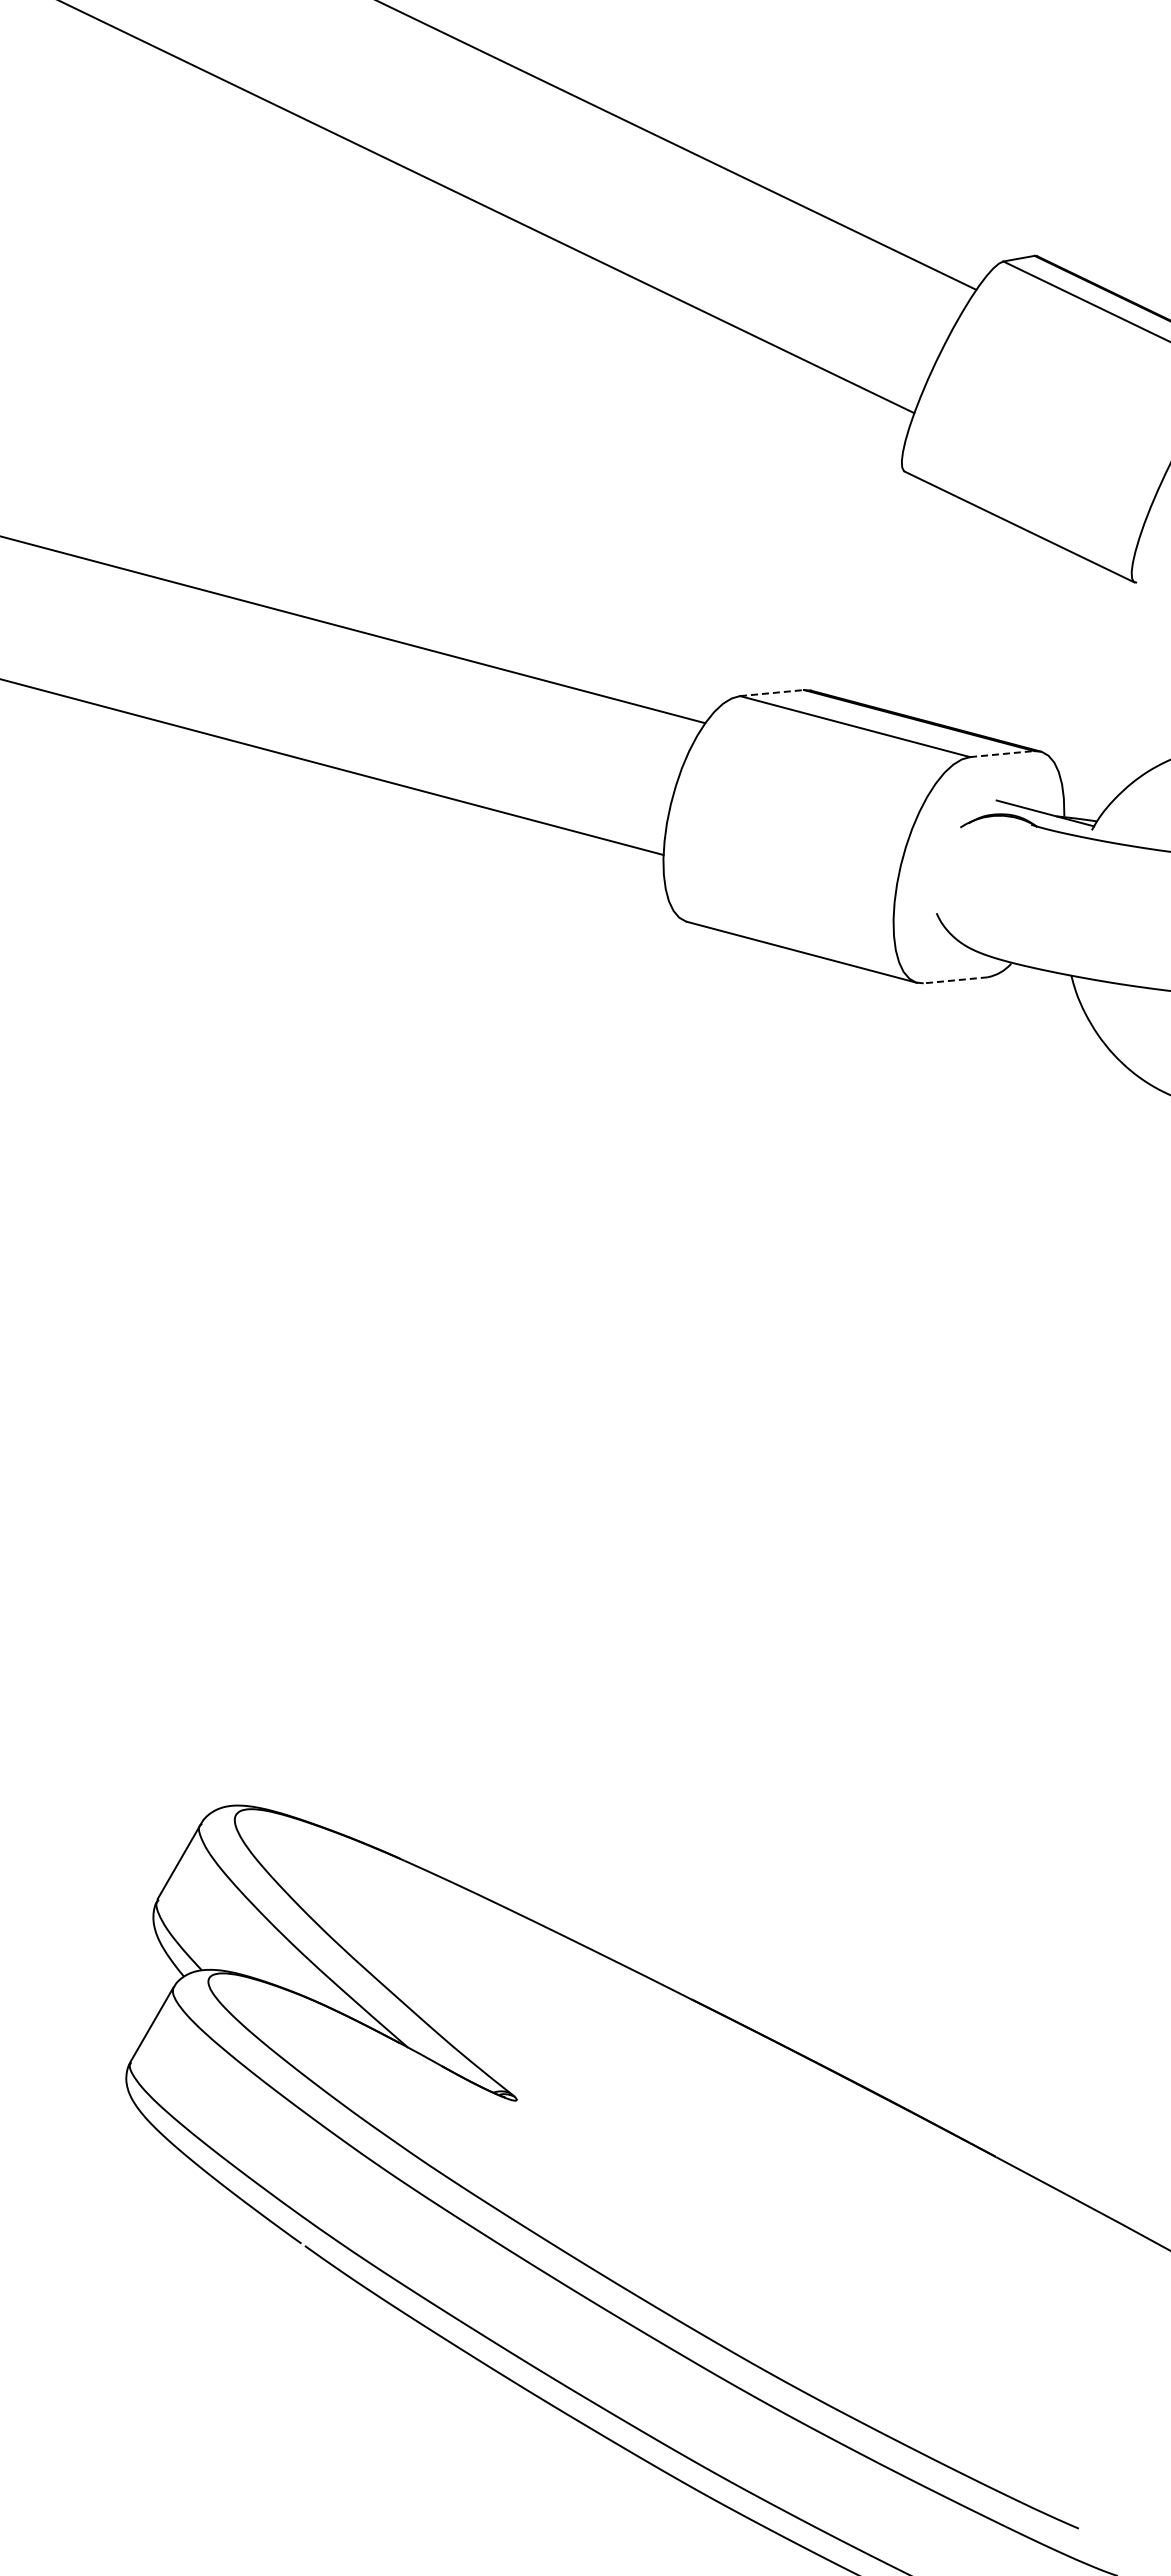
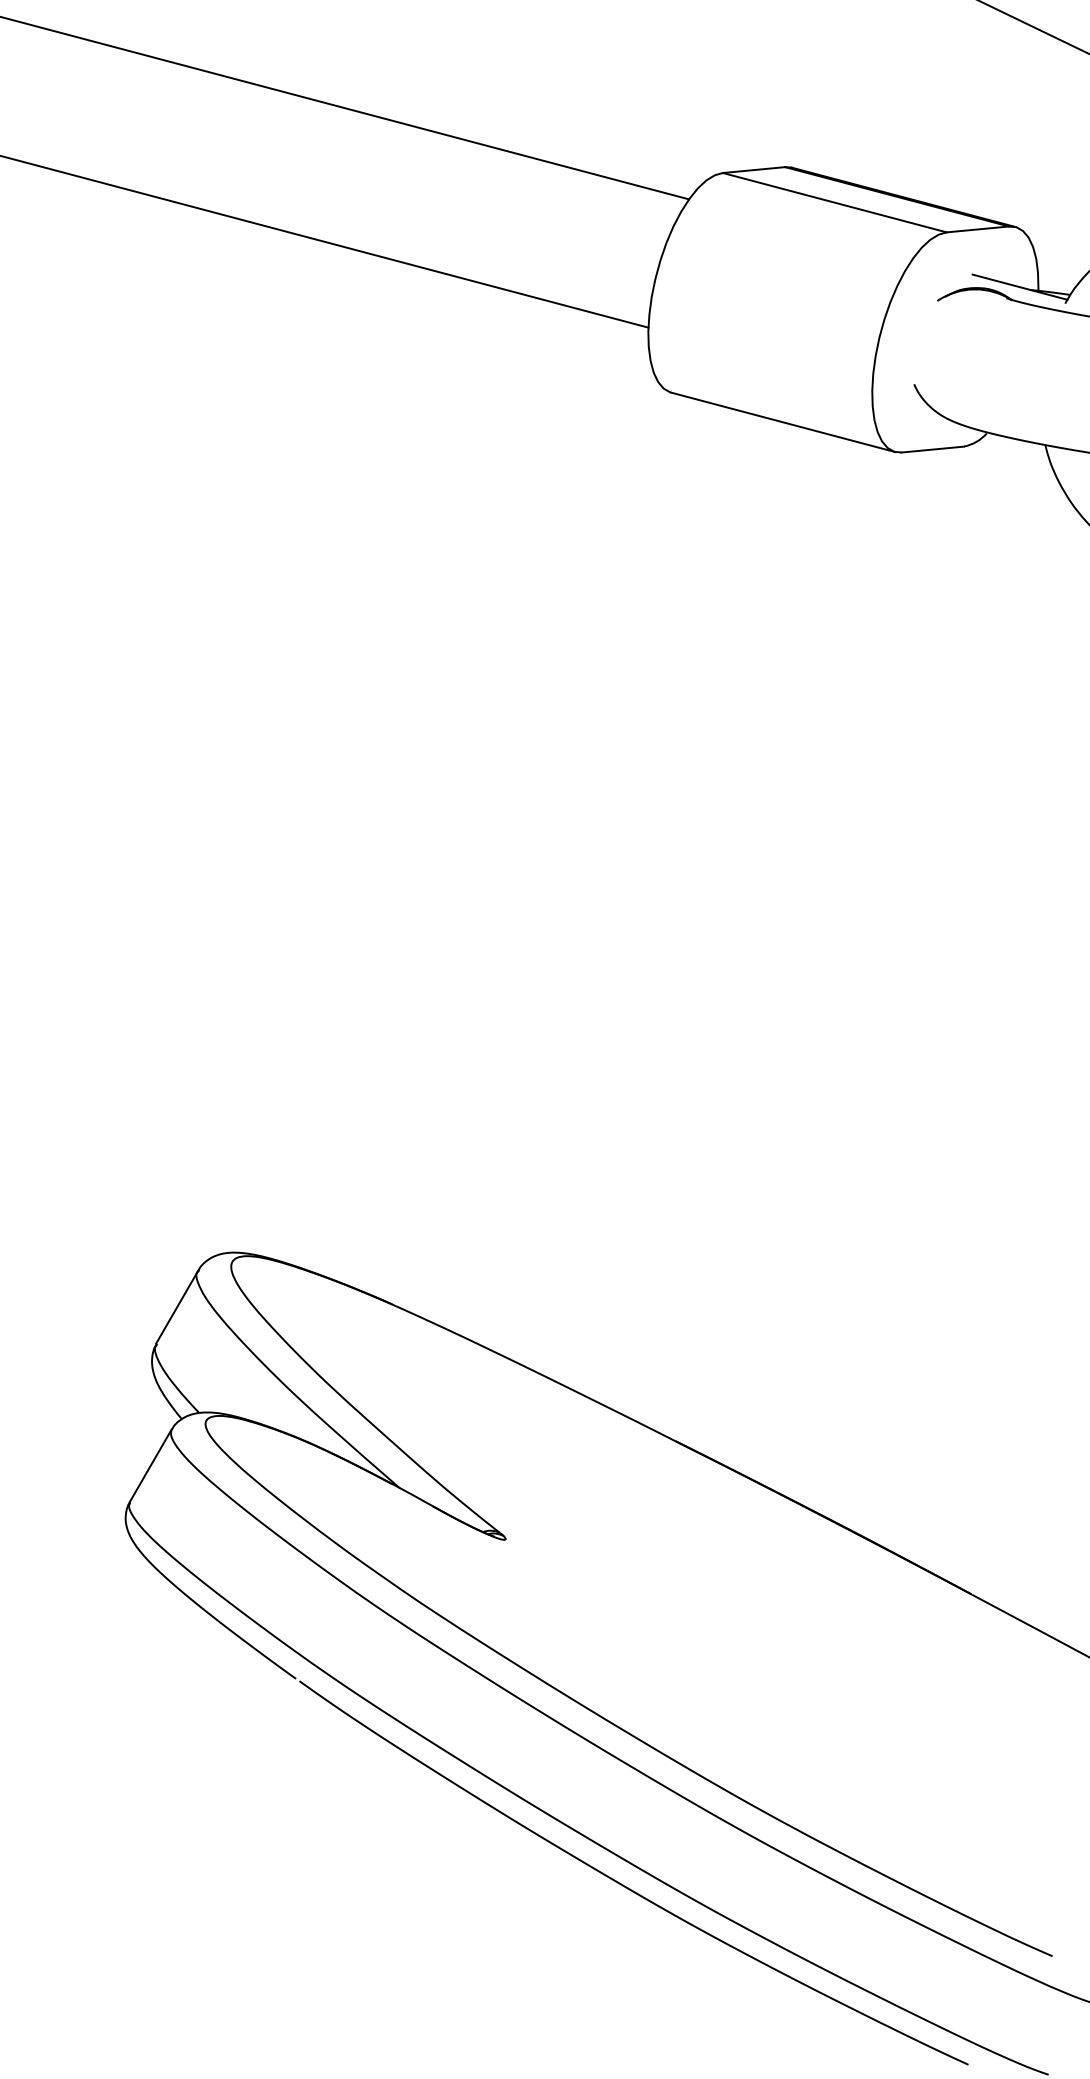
line: (772, 693) -> (754, 170), dashed -> solid
line: (1002, 754) -> (978, 229), dashed -> solid
line: (955, 980) -> (932, 449), dashed -> solid

